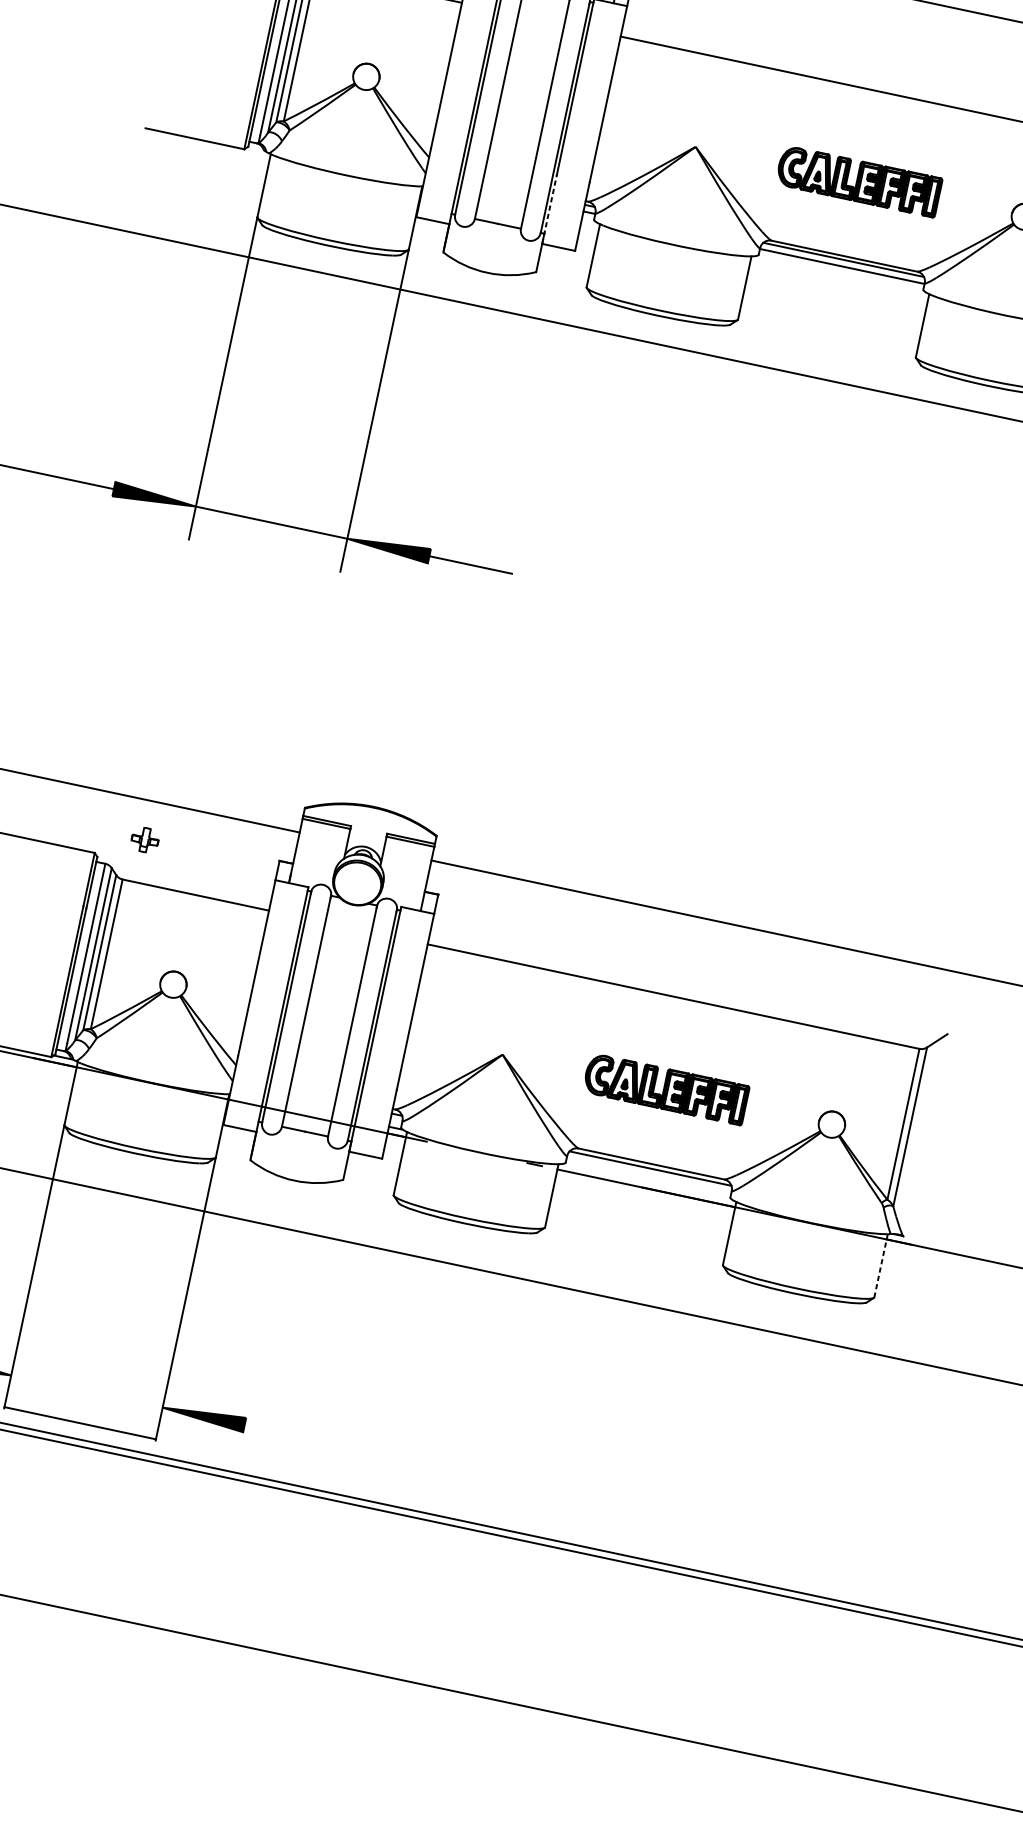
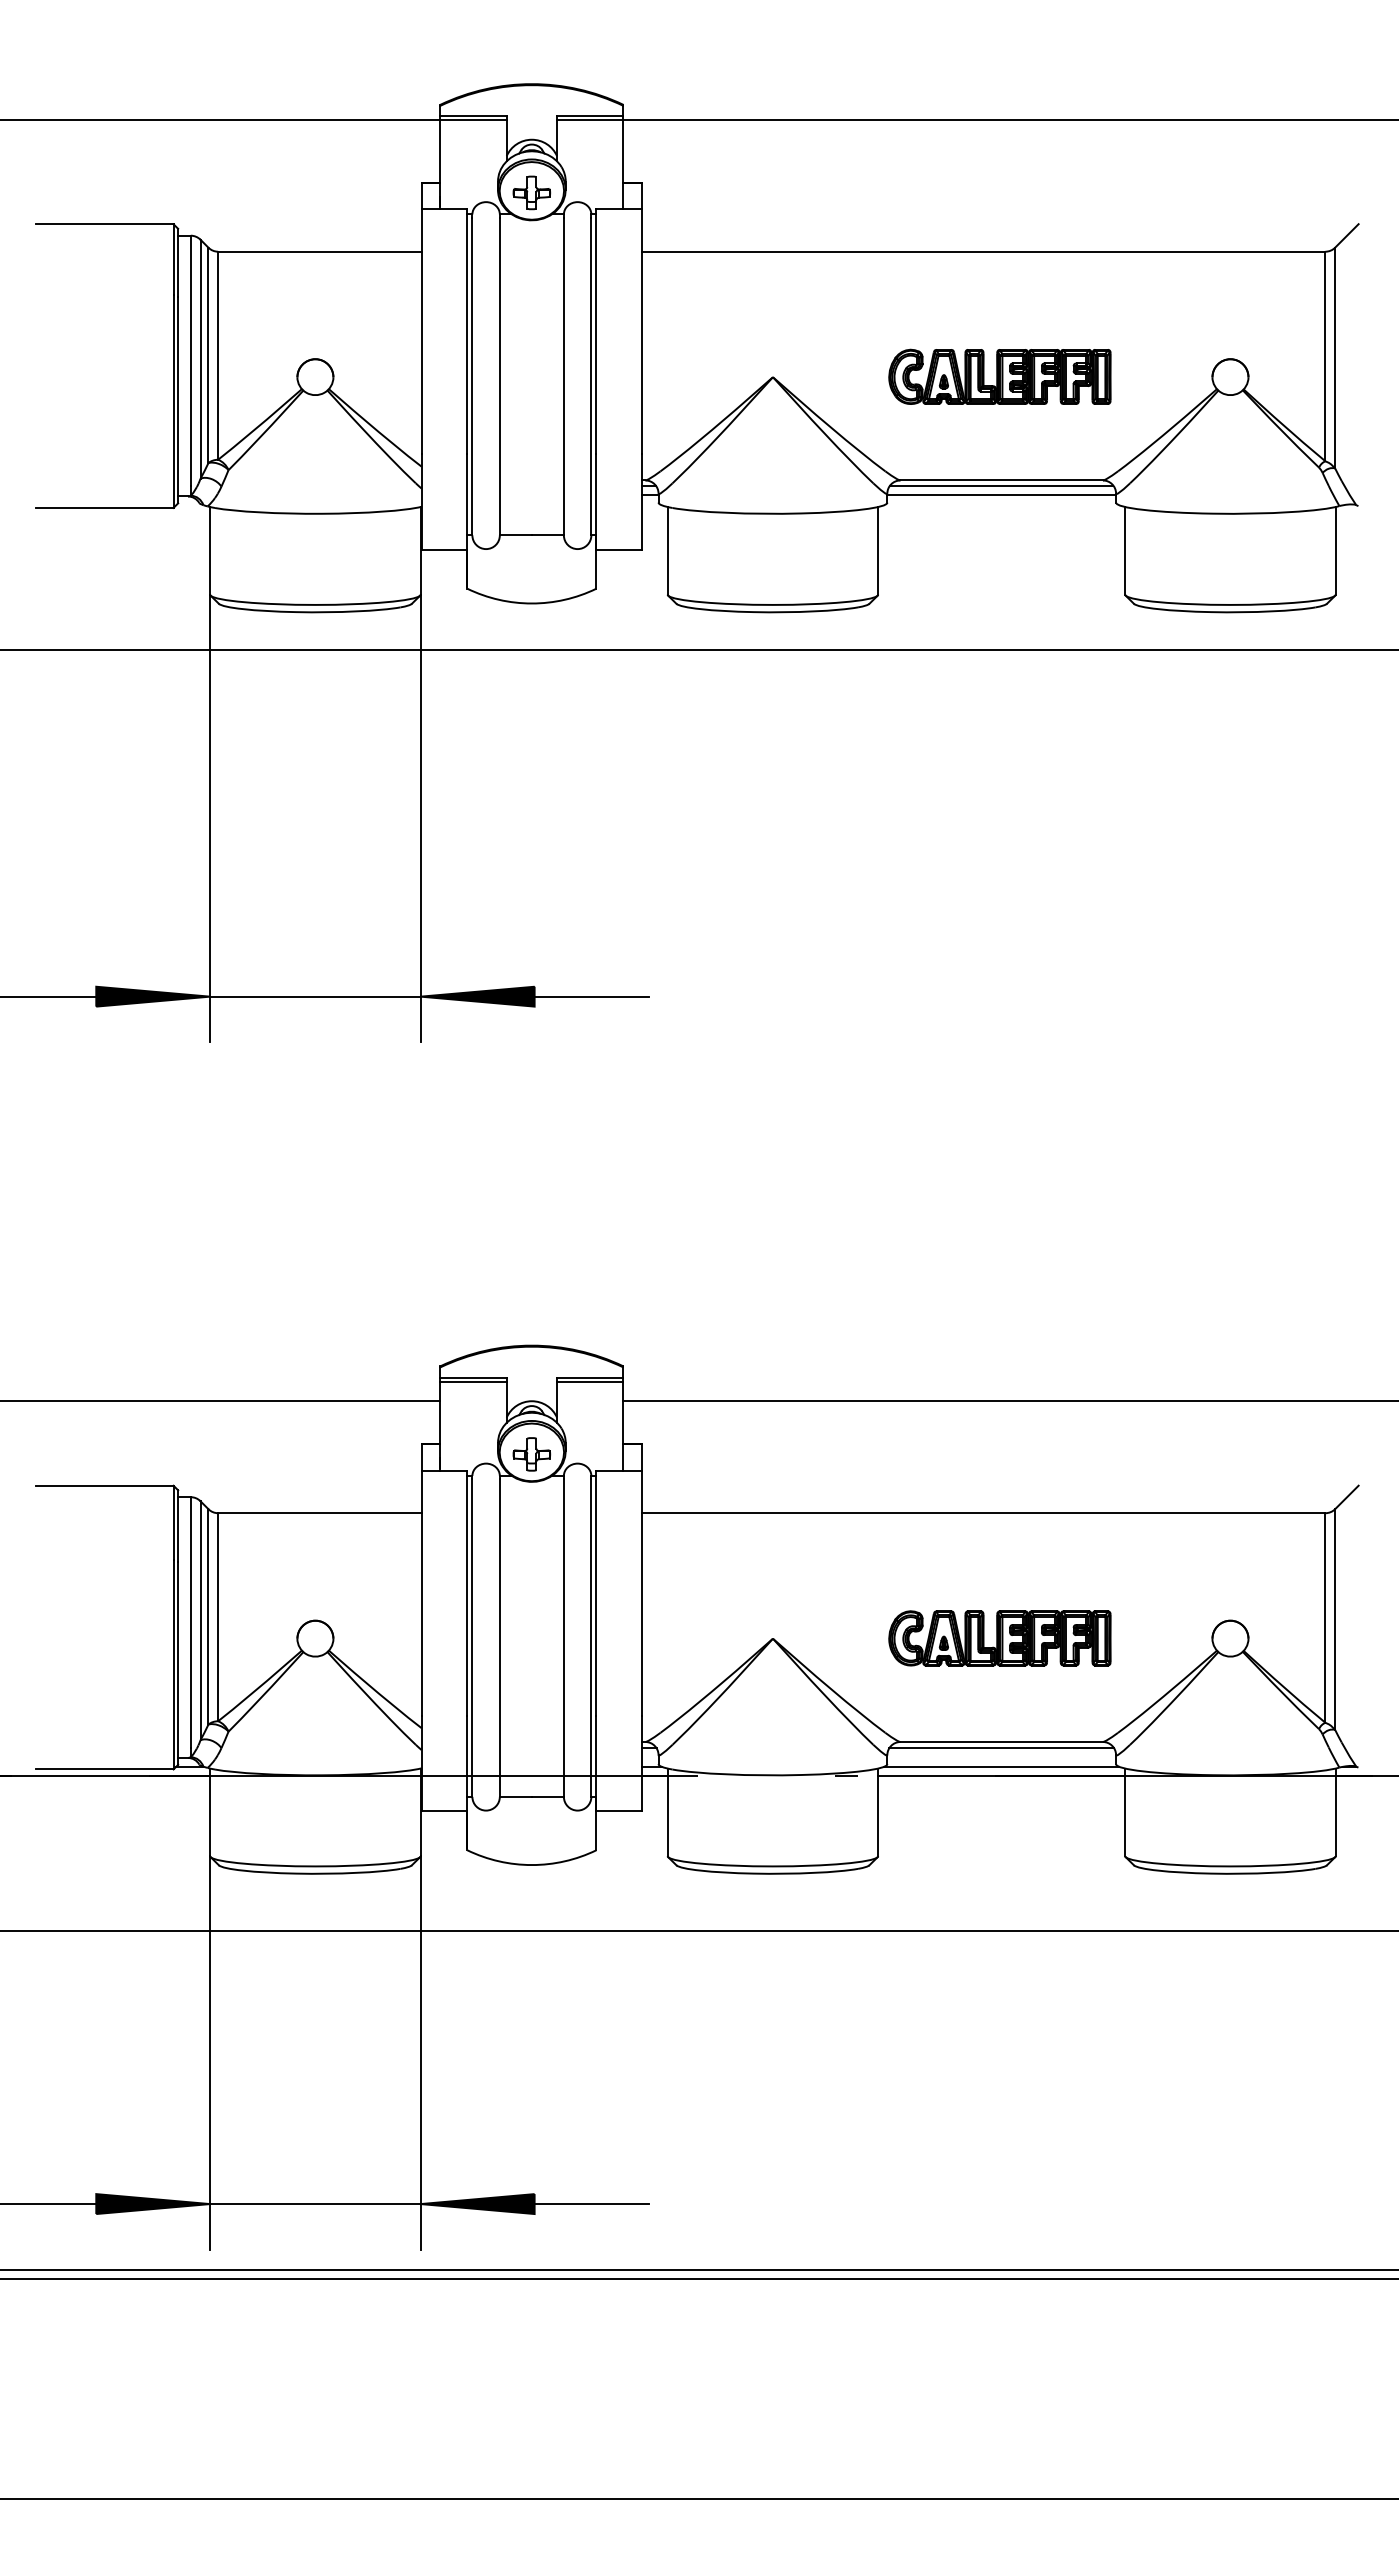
line: (549, 209) -> (596, 501), dashed -> solid
part: (144, 840) -> (531, 1454), moved
line: (647, 1181) -> (1001, 1766), added
line: (880, 1265) -> (1335, 1812), dashed -> solid
line: (80, 1423) -> (315, 2204), moved
line: (285, 1434) -> (591, 2204), added

